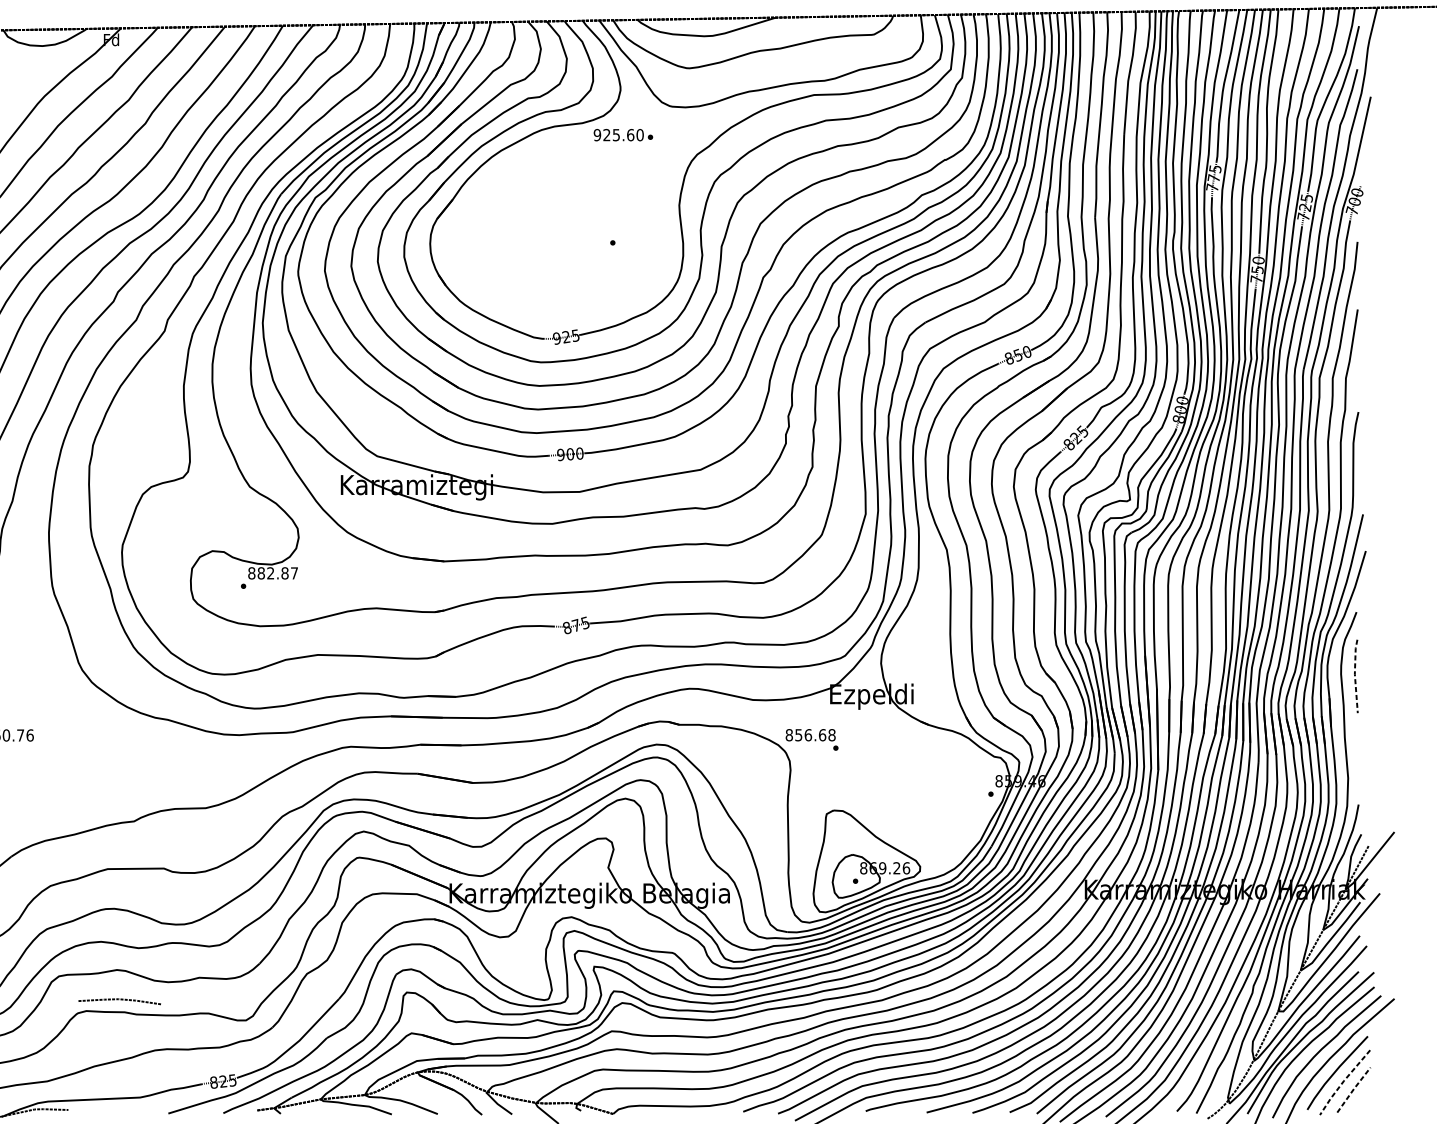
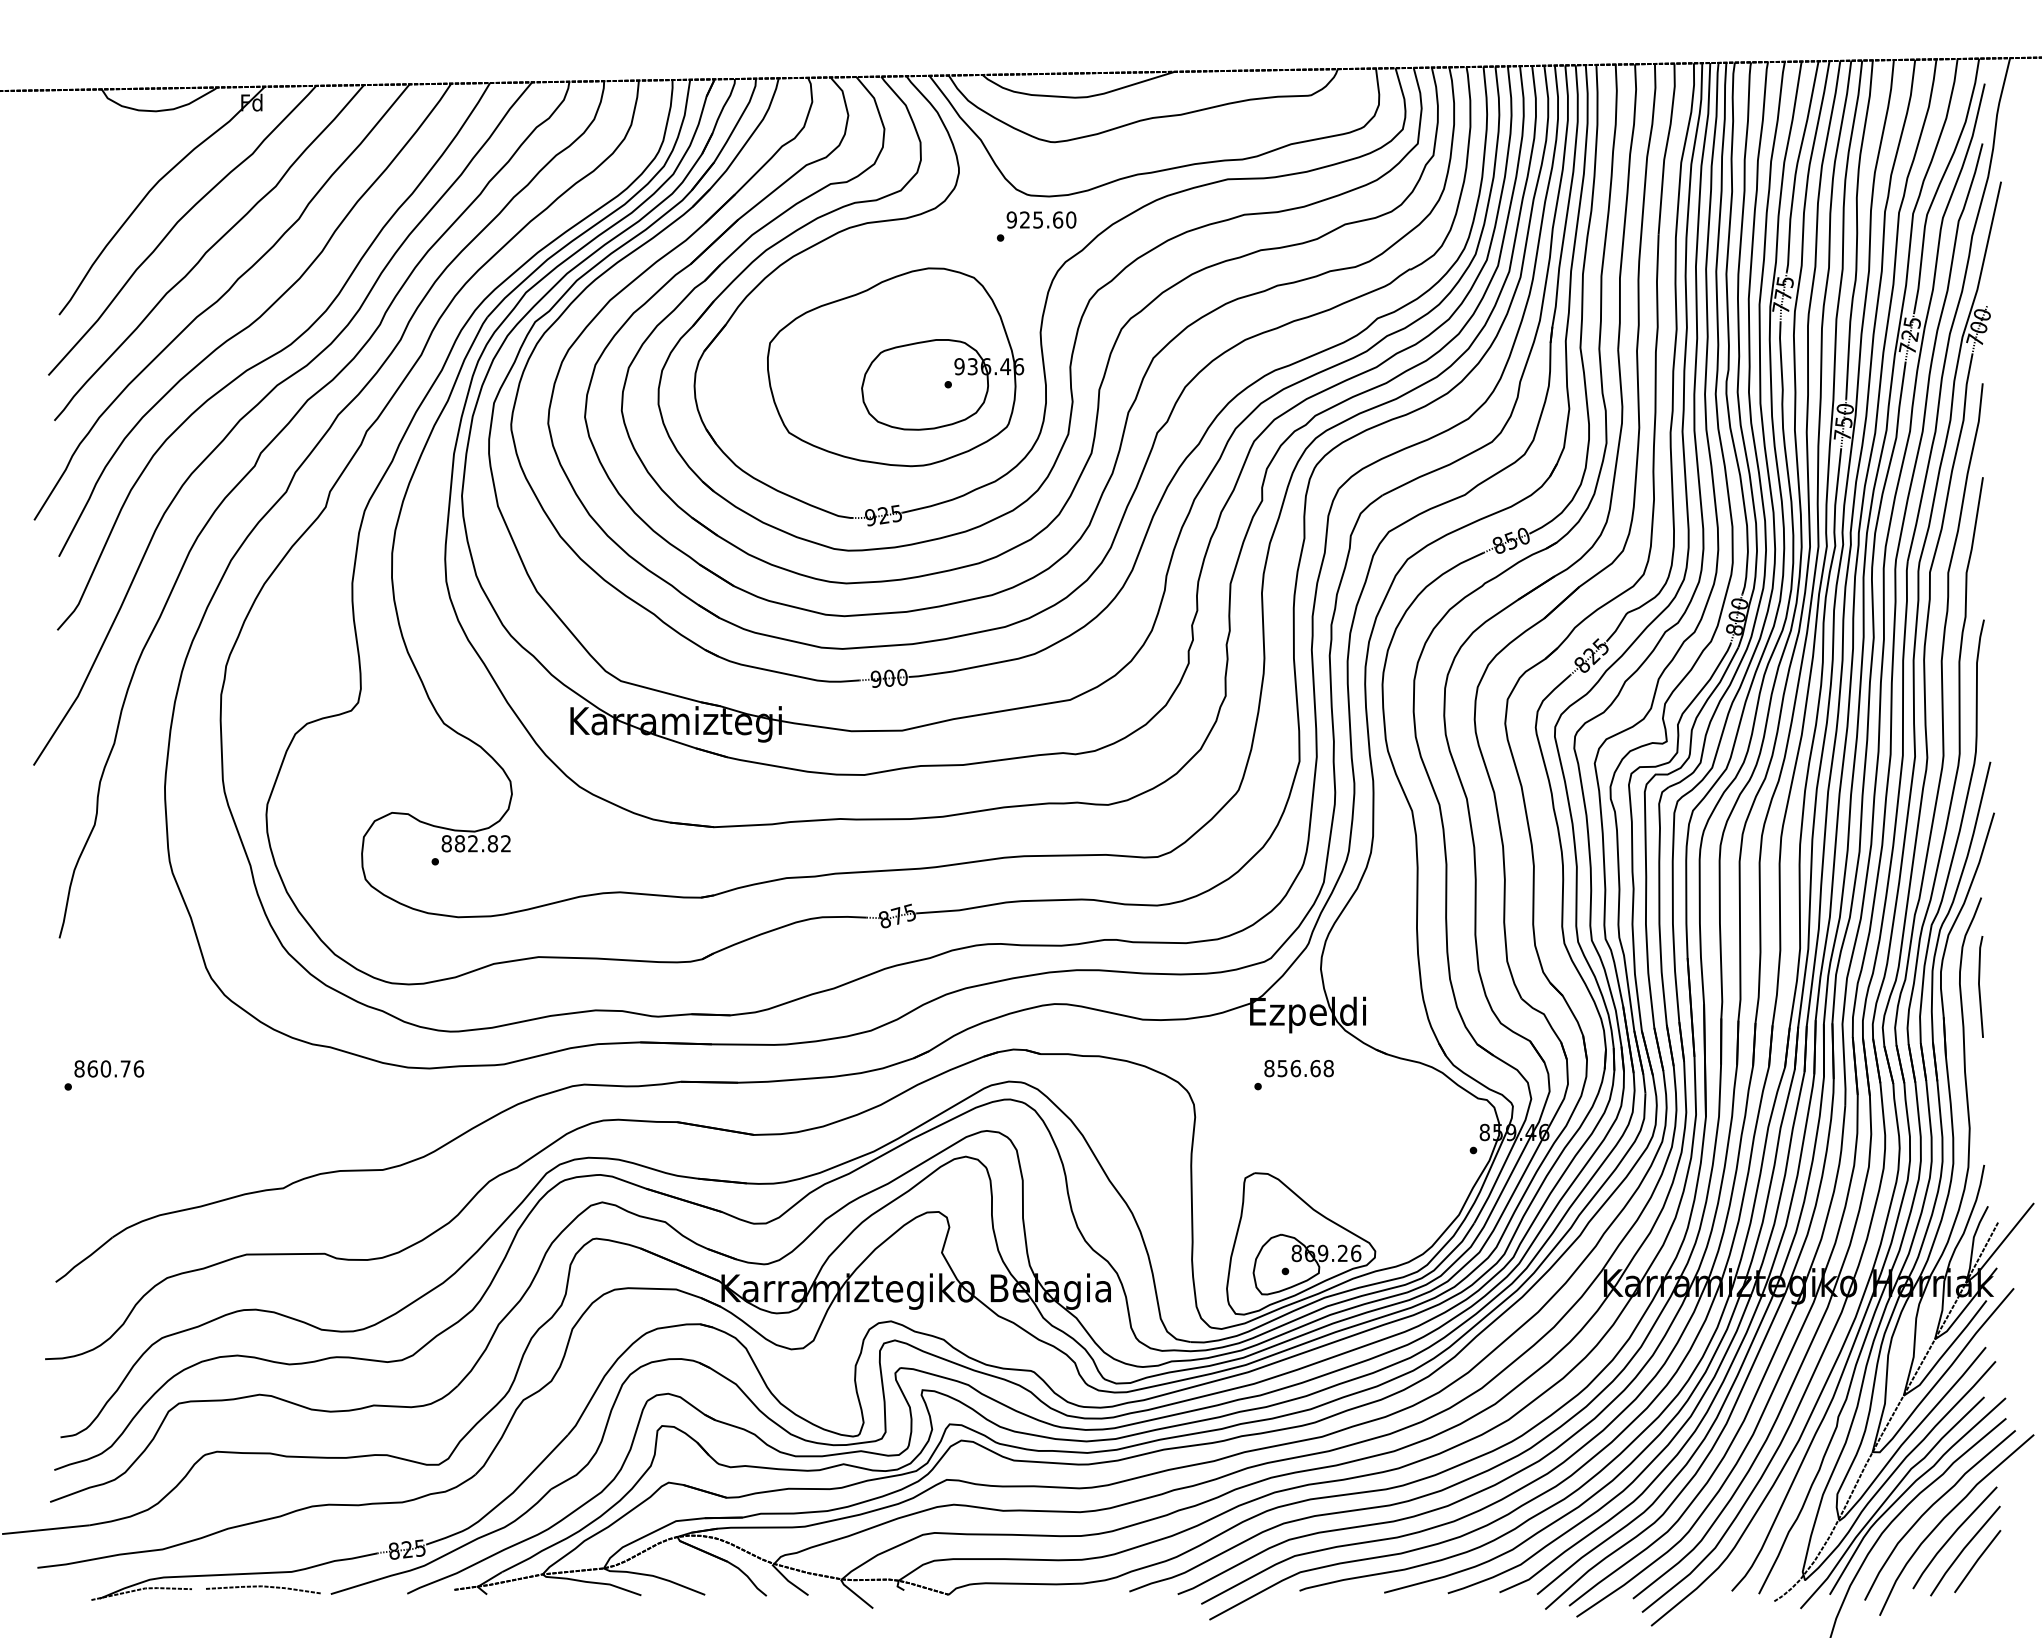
text: (618, 134) -> (1041, 219), moved
part: (574, 230) -> (895, 367), added
text: (294, 573) -> (505, 843), 882.87 -> 882.82
line: (1355, 675) -> (1979, 985), dashed -> solid
text: (810, 735) -> (1298, 1068), moved
line: (119, 1000) -> (262, 1587), moved
line: (1342, 1082) -> (1962, 1550), dashed -> solid
line: (1353, 1089) -> (1977, 1560), dashed -> solid

